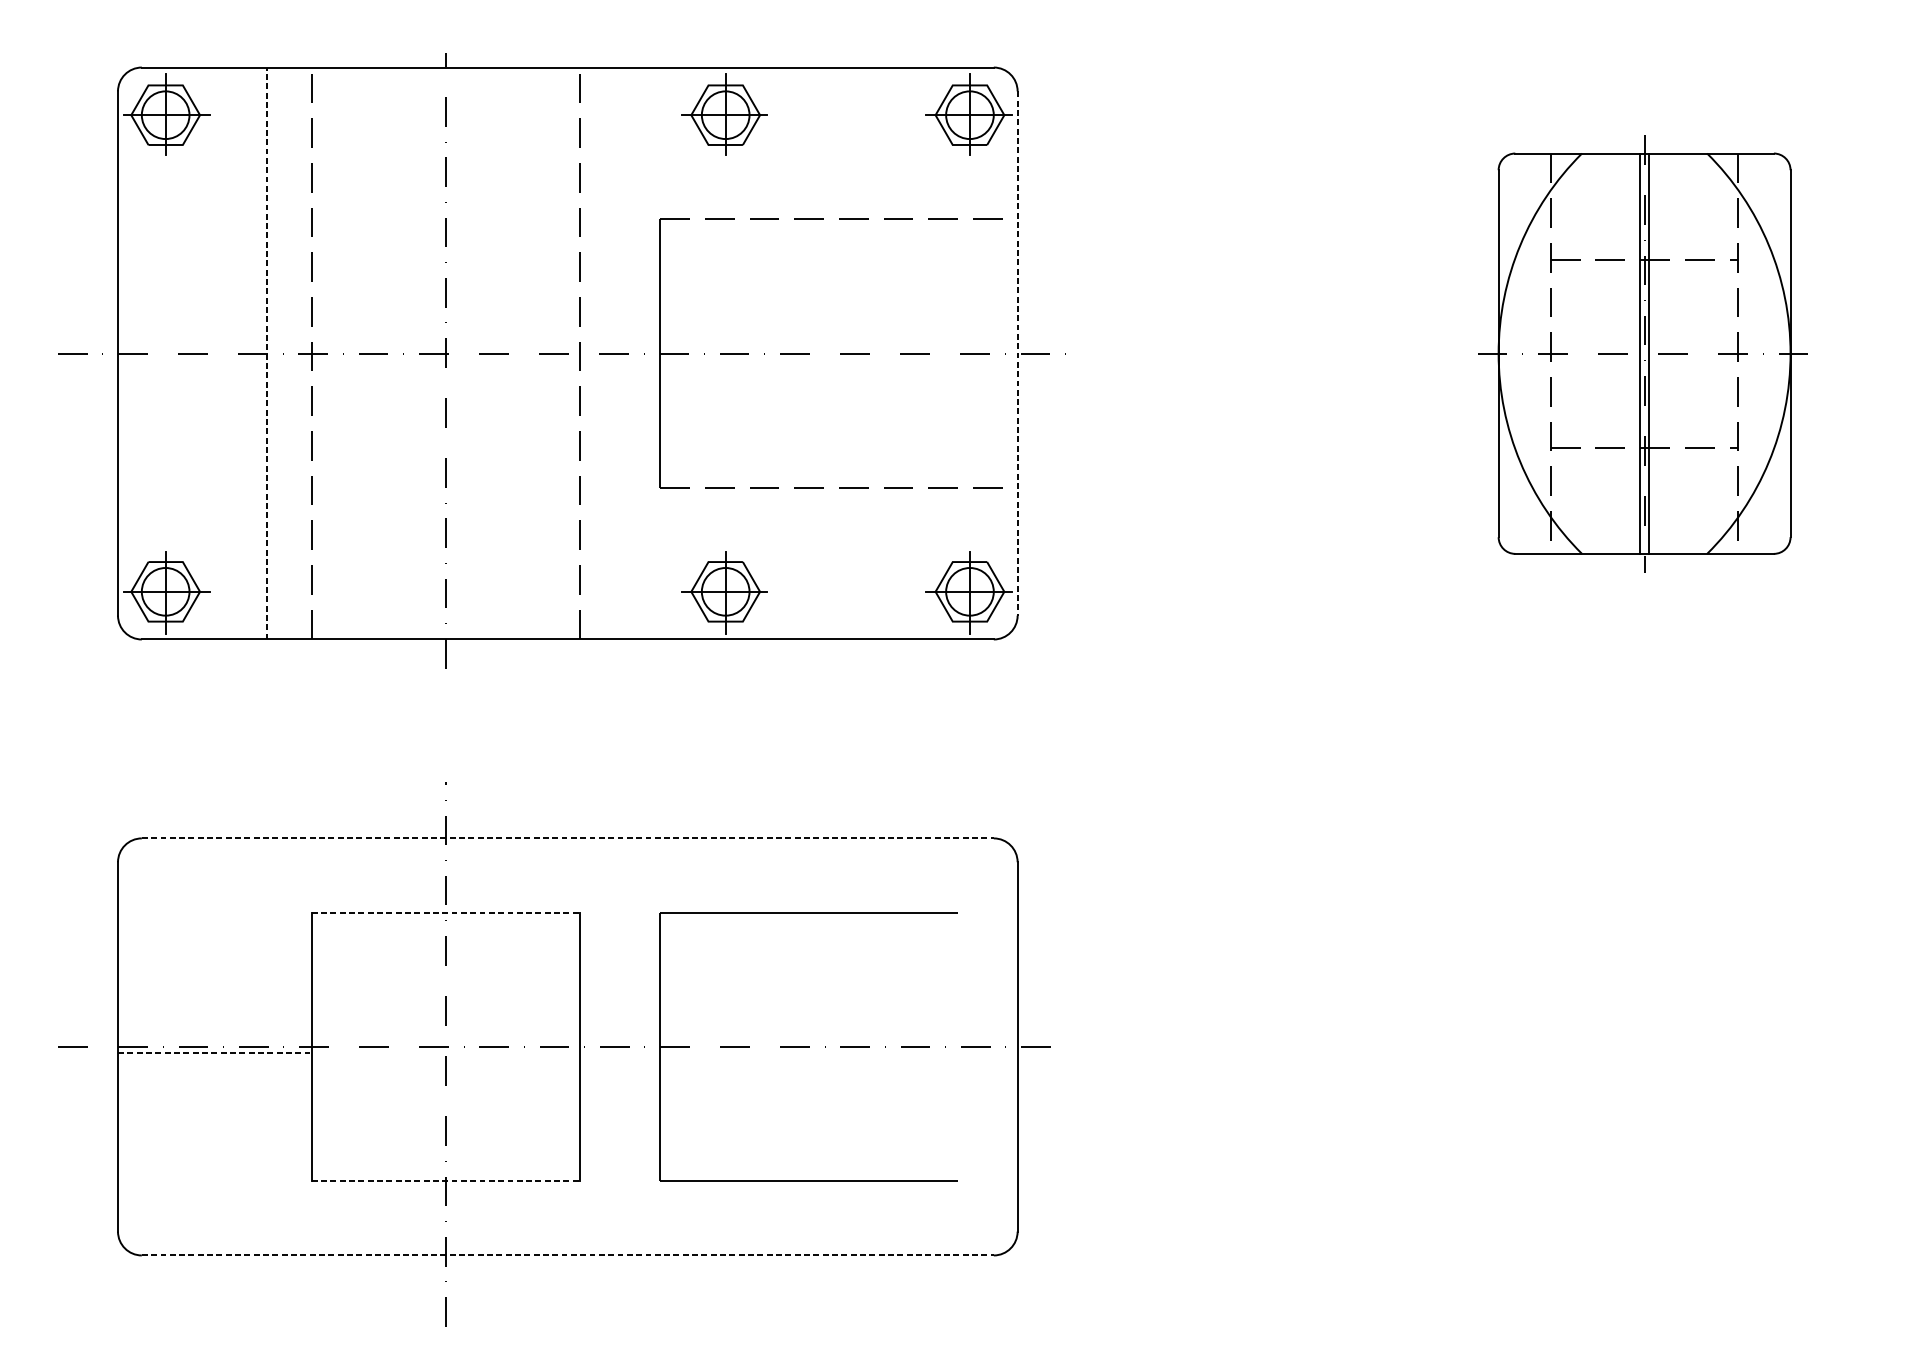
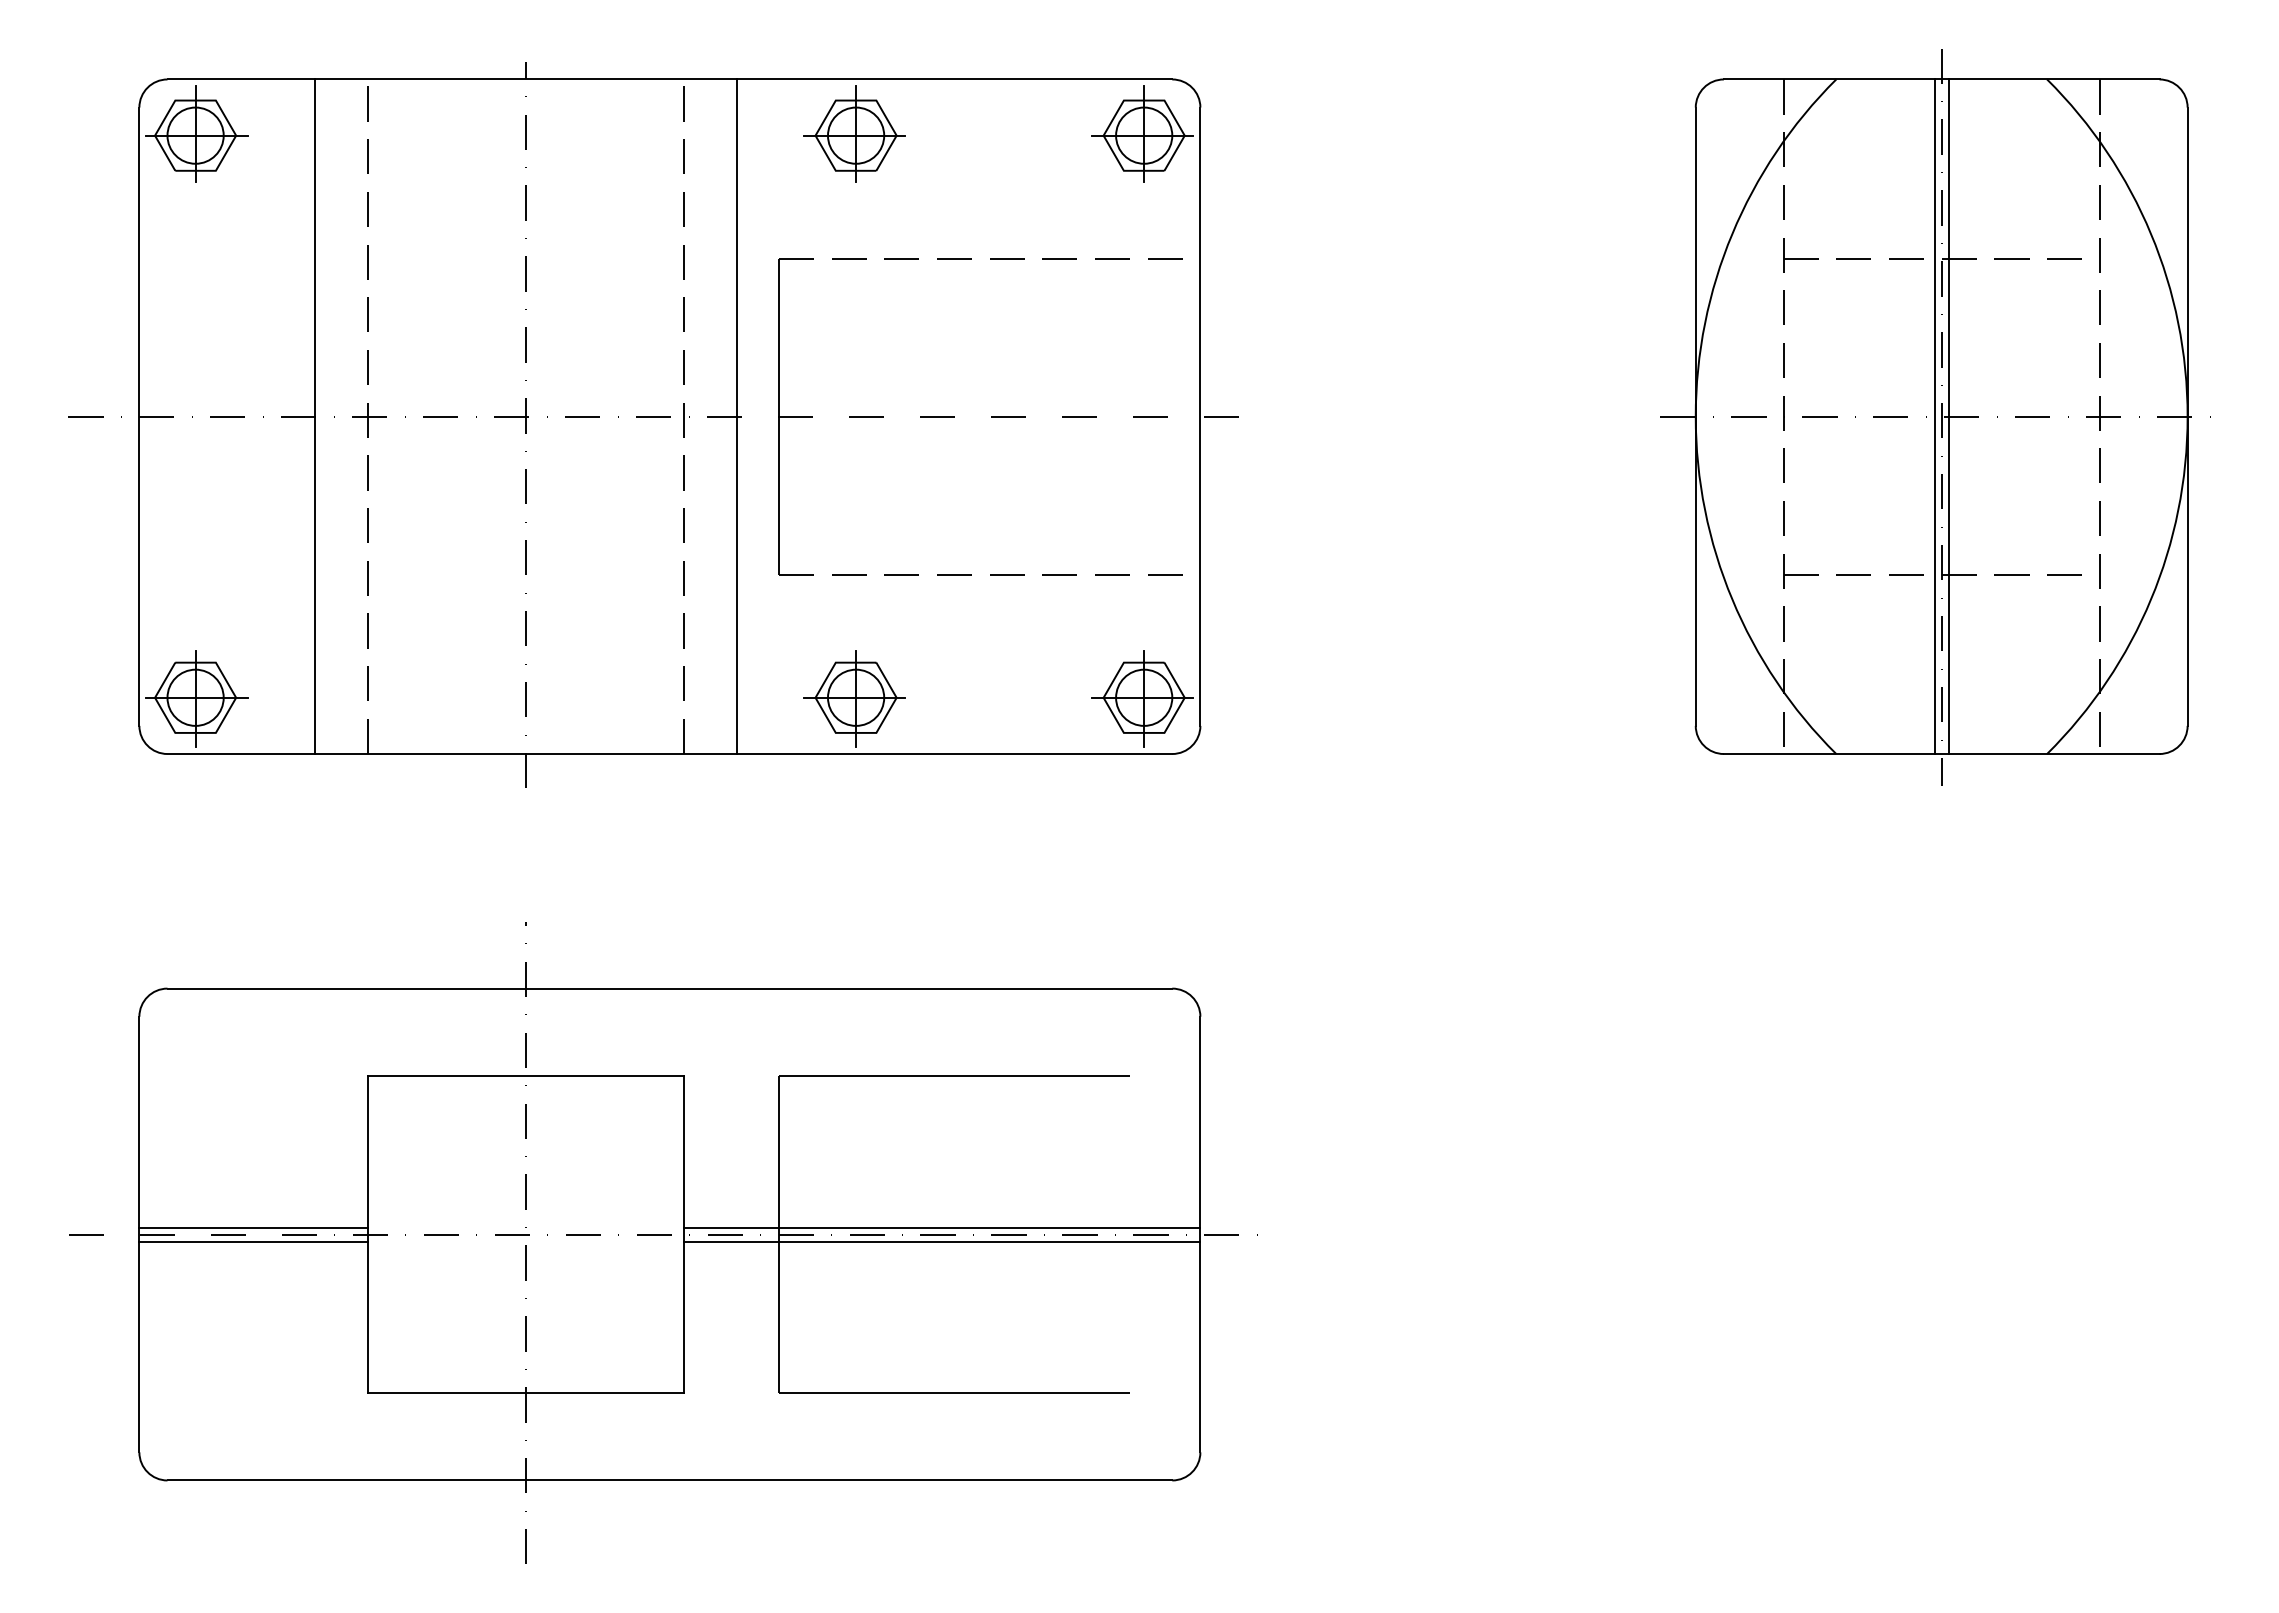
line: (267, 353) -> (315, 416), dashed -> solid
line: (624, 353) -> (736, 416), added
line: (1017, 354) -> (1200, 417), dashed -> solid
part: (1640, 354) -> (1935, 417), size x1.43
line: (568, 838) -> (670, 988), dashed -> solid
line: (446, 912) -> (526, 1076), dashed -> solid
line: (214, 1040) -> (253, 1227), added
line: (798, 1040) -> (941, 1227), added
line: (215, 1052) -> (254, 1241), dashed -> solid
line: (798, 1052) -> (941, 1241), added
line: (446, 1180) -> (526, 1392), dashed -> solid
line: (568, 1255) -> (670, 1480), dashed -> solid

